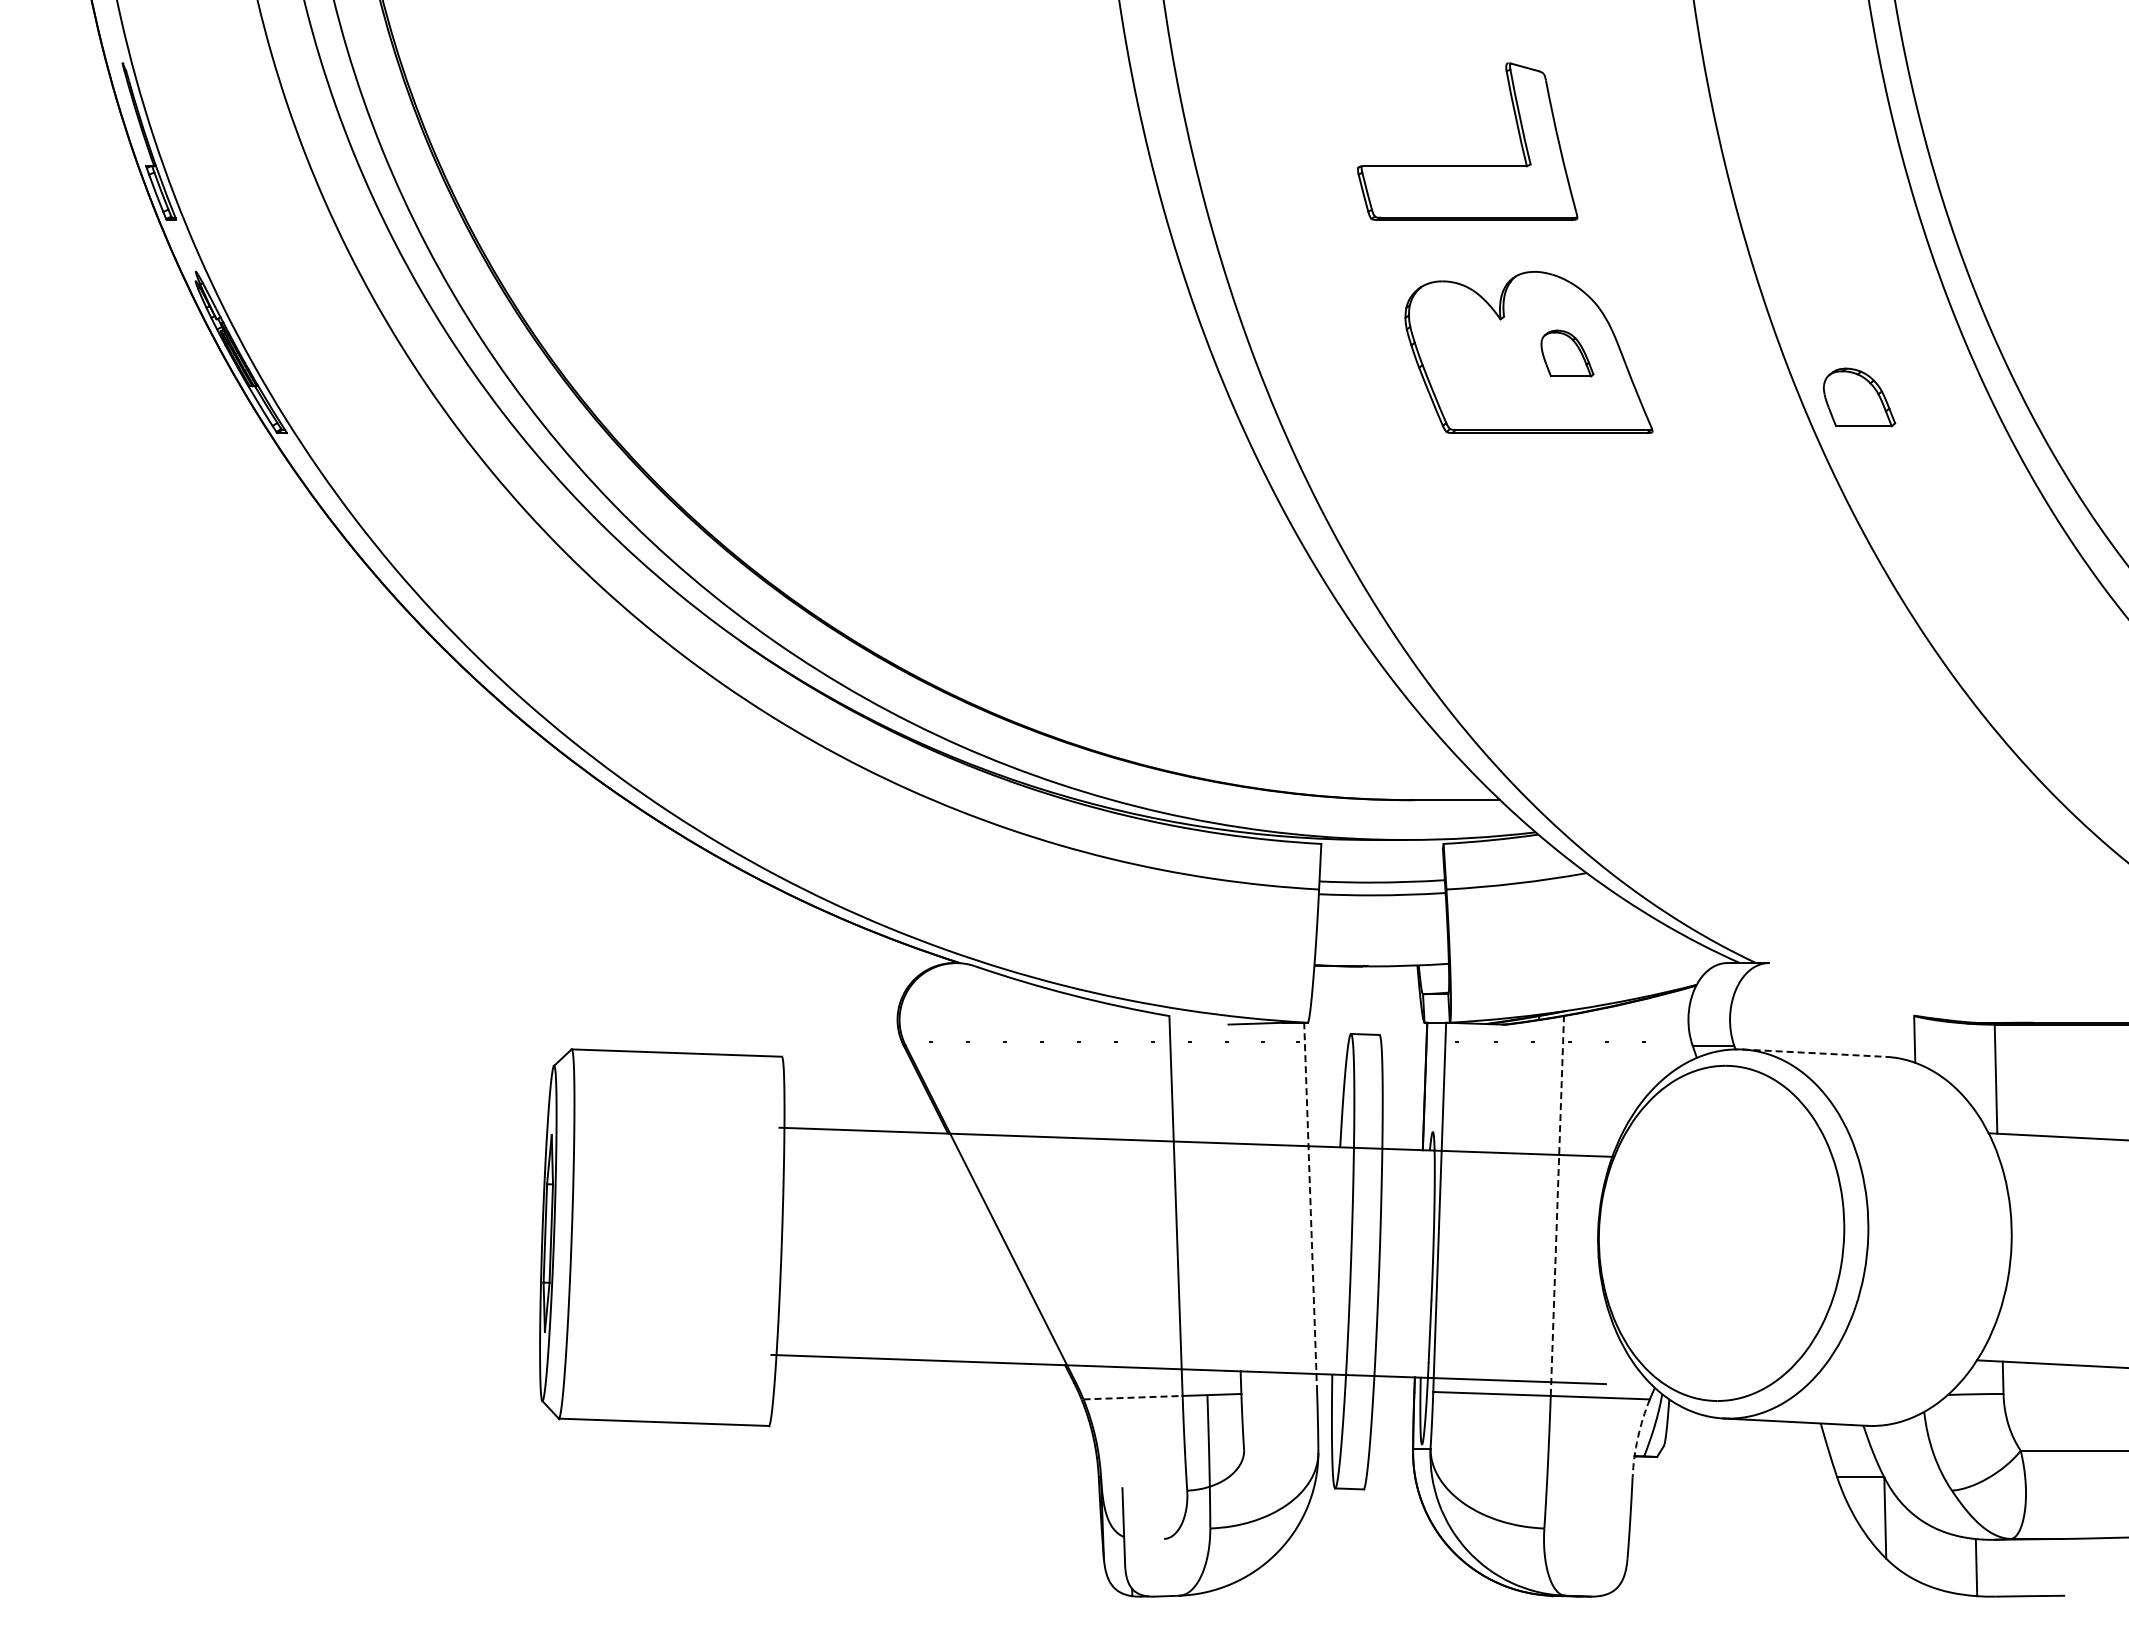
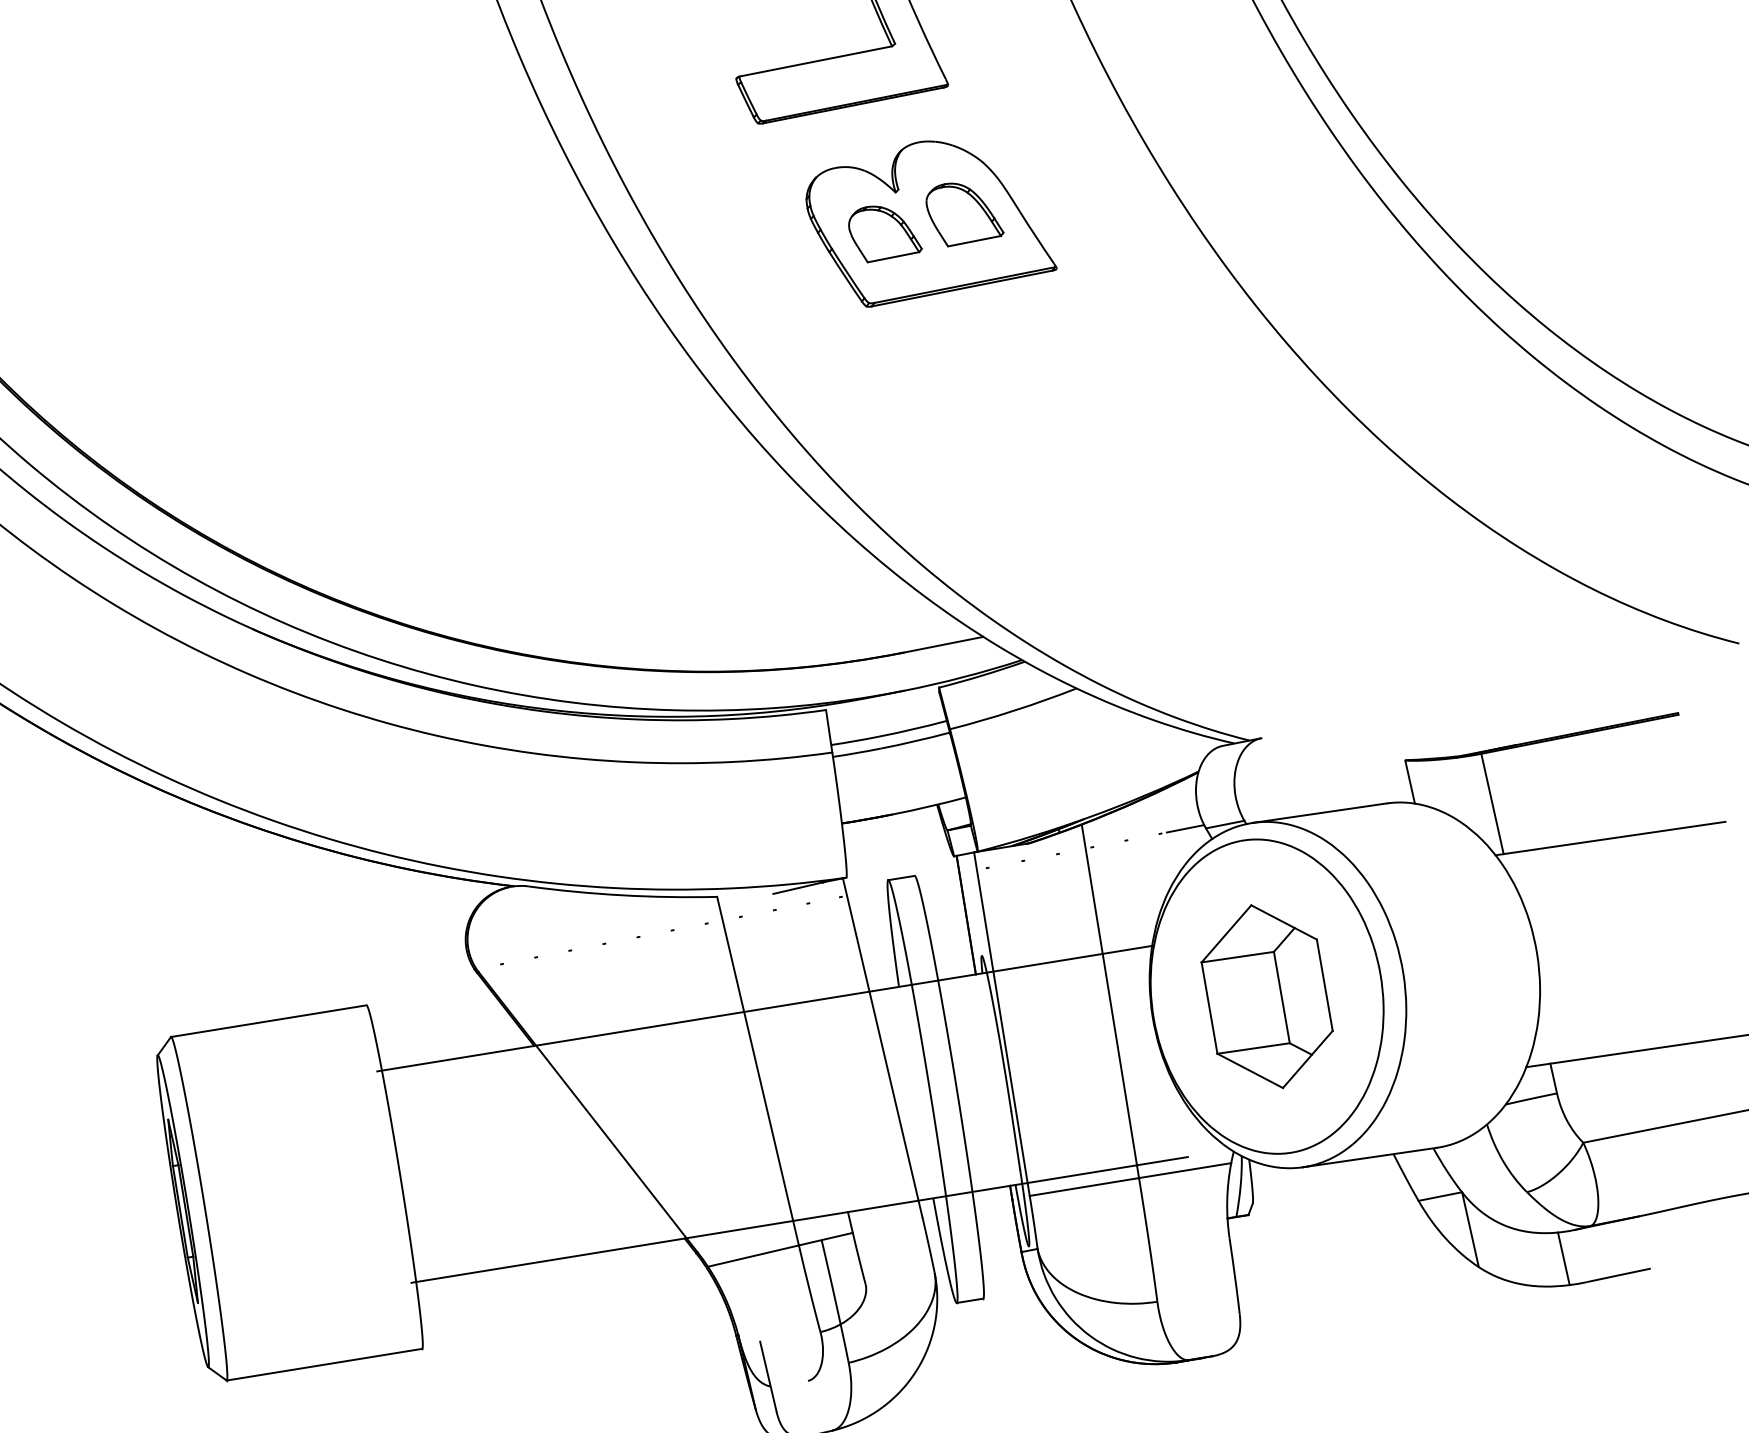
part: (1567, 353) -> (963, 211), size x1.43
part: (1859, 397) -> (884, 231), moved
line: (1671, 1041) -> (1185, 828), added
line: (1814, 1053) -> (1320, 813), dashed -> solid
line: (1557, 1205) -> (1110, 1000), dashed -> solid
line: (1310, 1207) -> (882, 1047), dashed -> solid
part: (1721, 1233) -> (1267, 996), added
line: (1133, 1397) -> (753, 1255), dashed -> solid
arc: (1637, 1437) -> (1226, 1200), dashed -> solid

